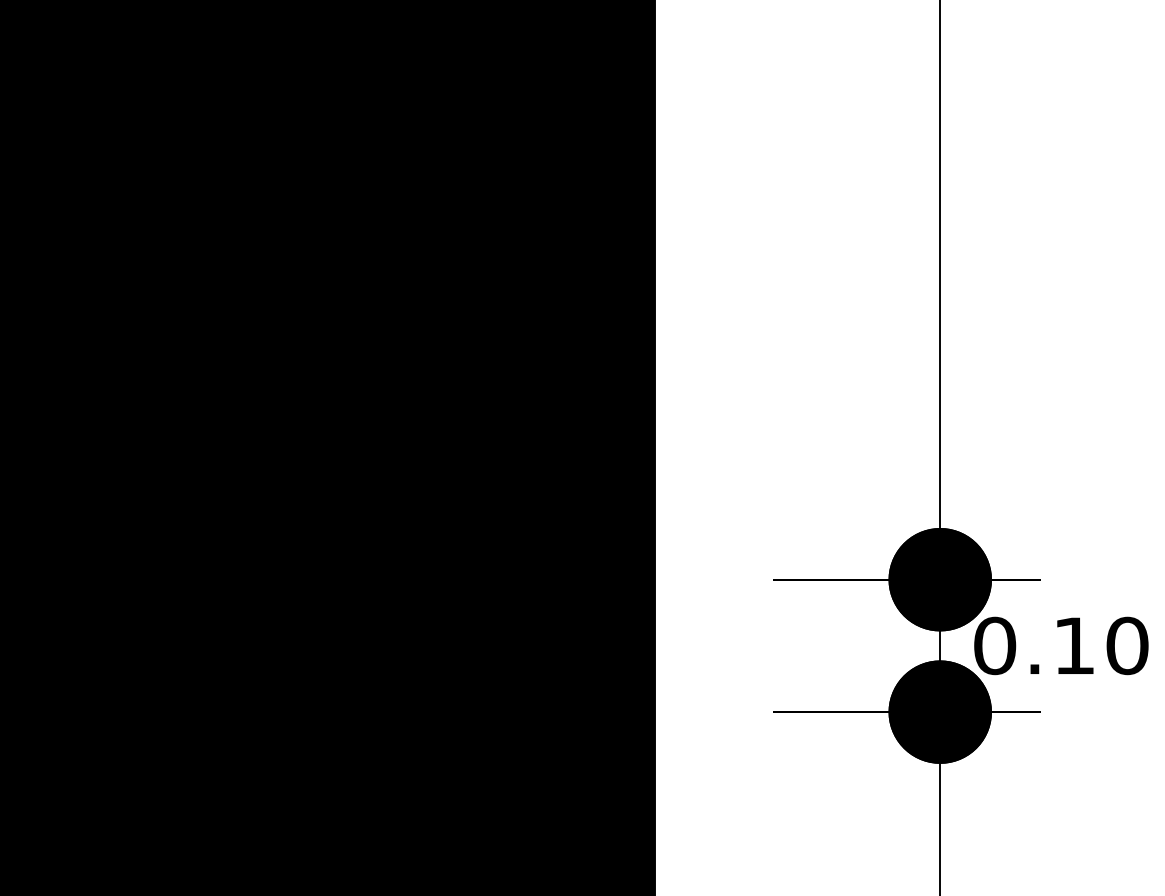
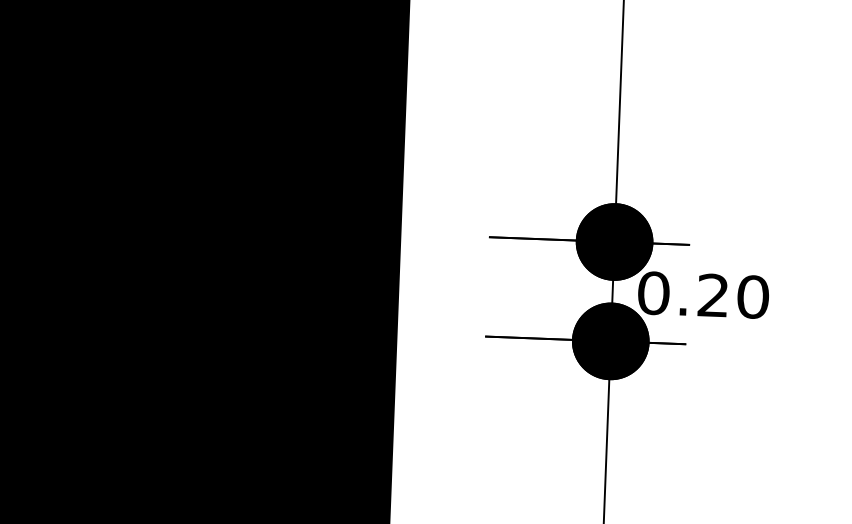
text: (1073, 644) -> (712, 294), 0.10 -> 0.20

